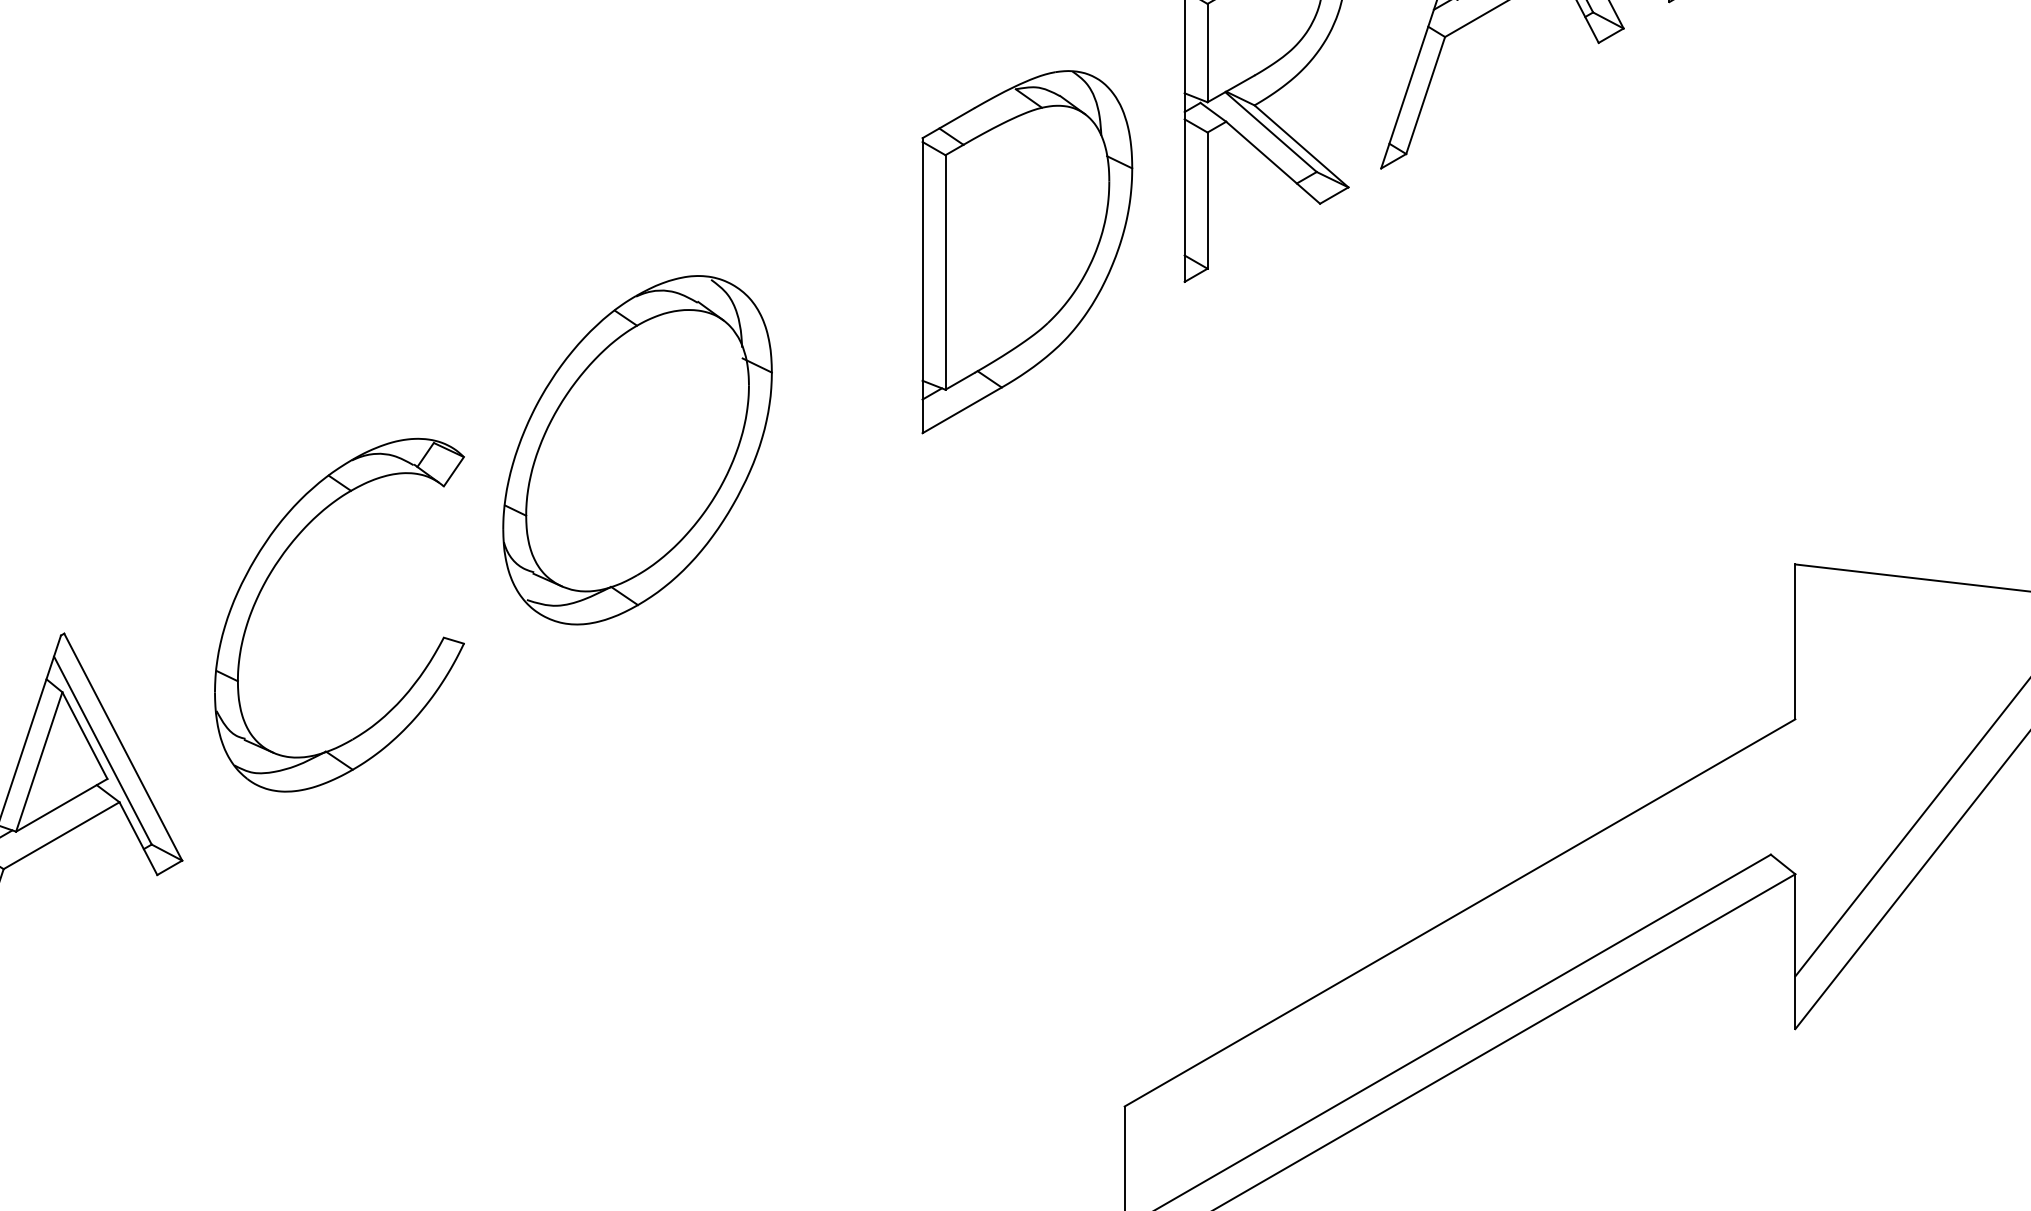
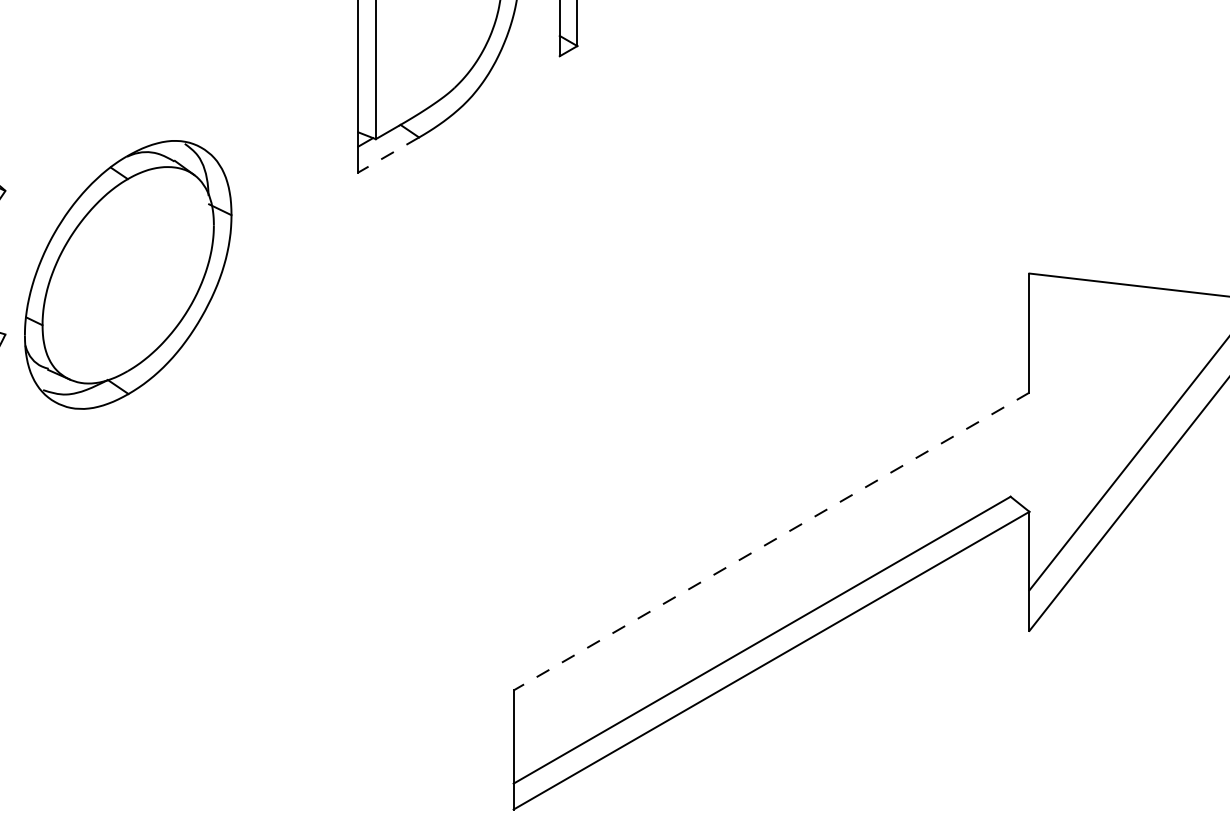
line: (962, 410) -> (388, 155), solid -> dashed
part: (637, 450) -> (128, 275), moved
line: (1459, 913) -> (771, 542), solid -> dashed

